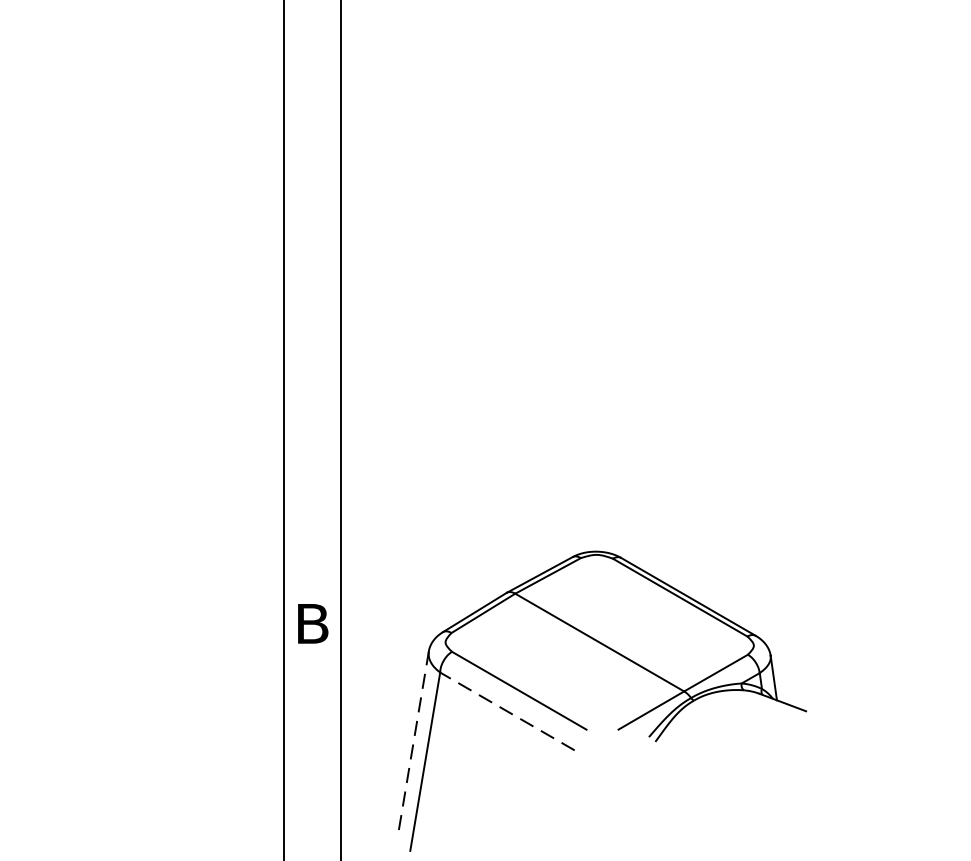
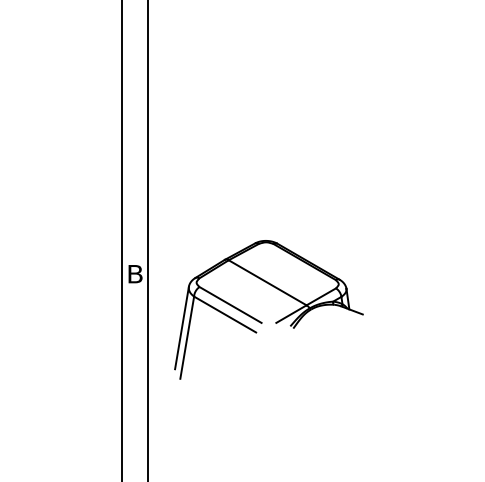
line: (508, 711) -> (225, 314), dashed -> solid
line: (414, 741) -> (182, 328), dashed -> solid

